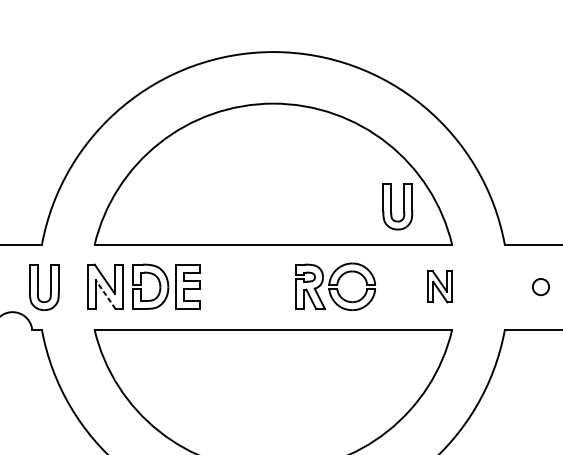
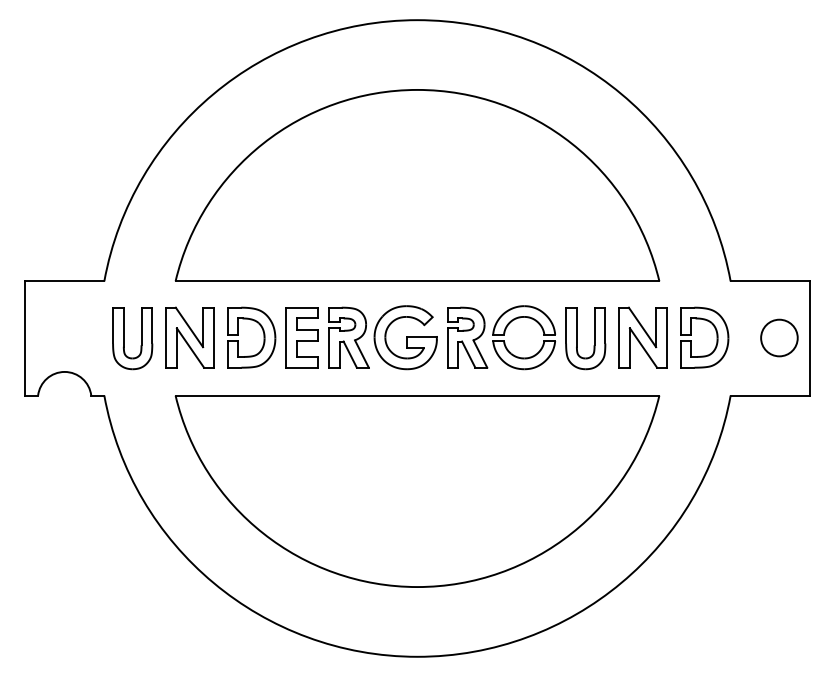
part: (391, 206) -> (577, 338), moved
part: (247, 286) -> (382, 337), added
part: (439, 286) -> (642, 337), size x1.43
part: (494, 286) -> (716, 337), added
circle: (541, 286) -> (779, 337), size x1.67
part: (38, 287) -> (124, 338), moved
line: (105, 294) -> (190, 348), dashed -> solid

